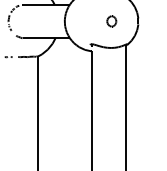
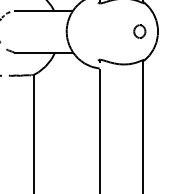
part: (111, 21) -> (139, 31), moved

